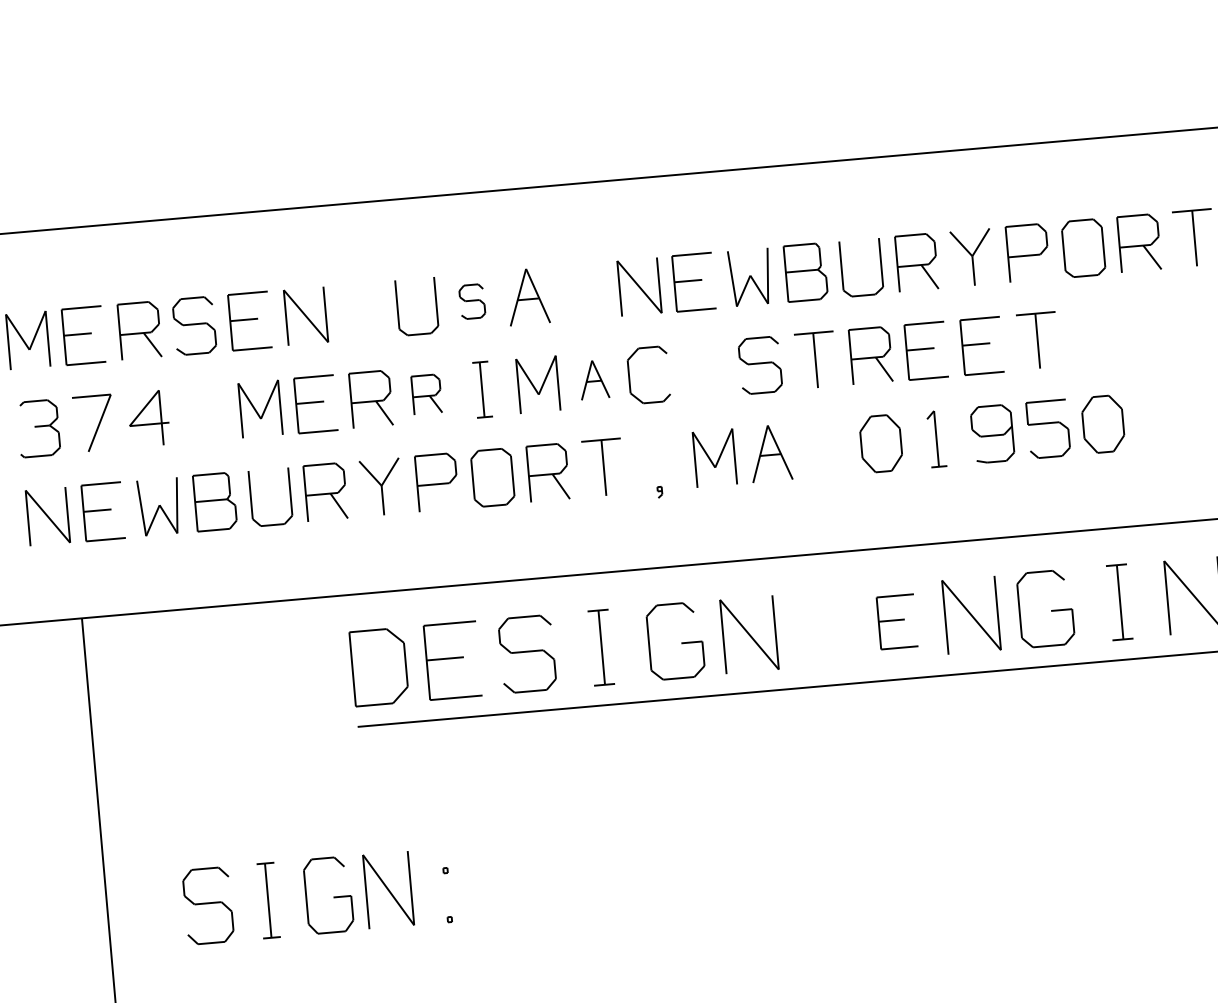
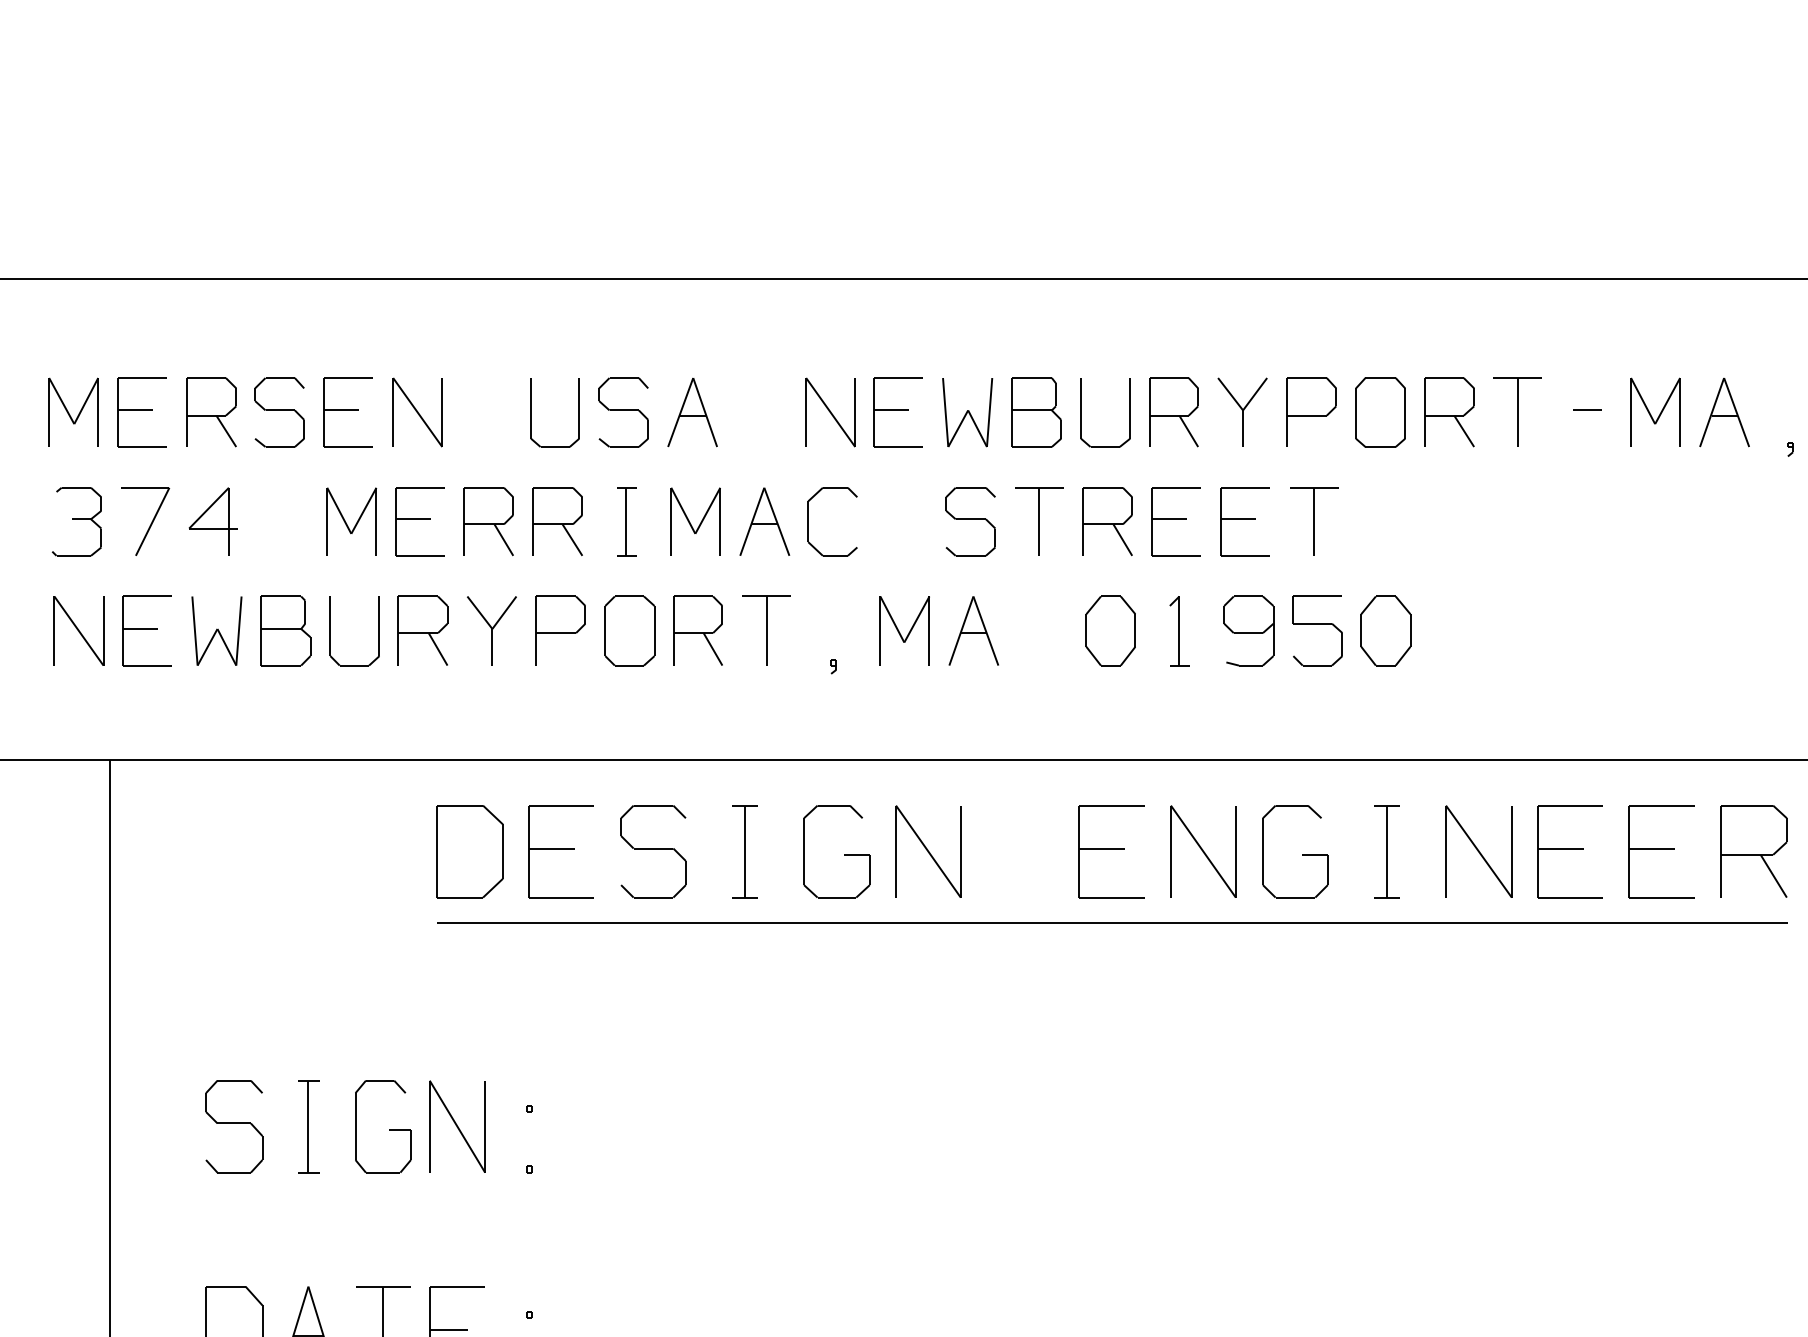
part: (472, 301) -> (623, 412), size x1.67
part: (593, 379) -> (764, 521), size x1.43
part: (426, 394) -> (557, 521), size x1.43
part: (897, 621) -> (1111, 851), size x1.43

